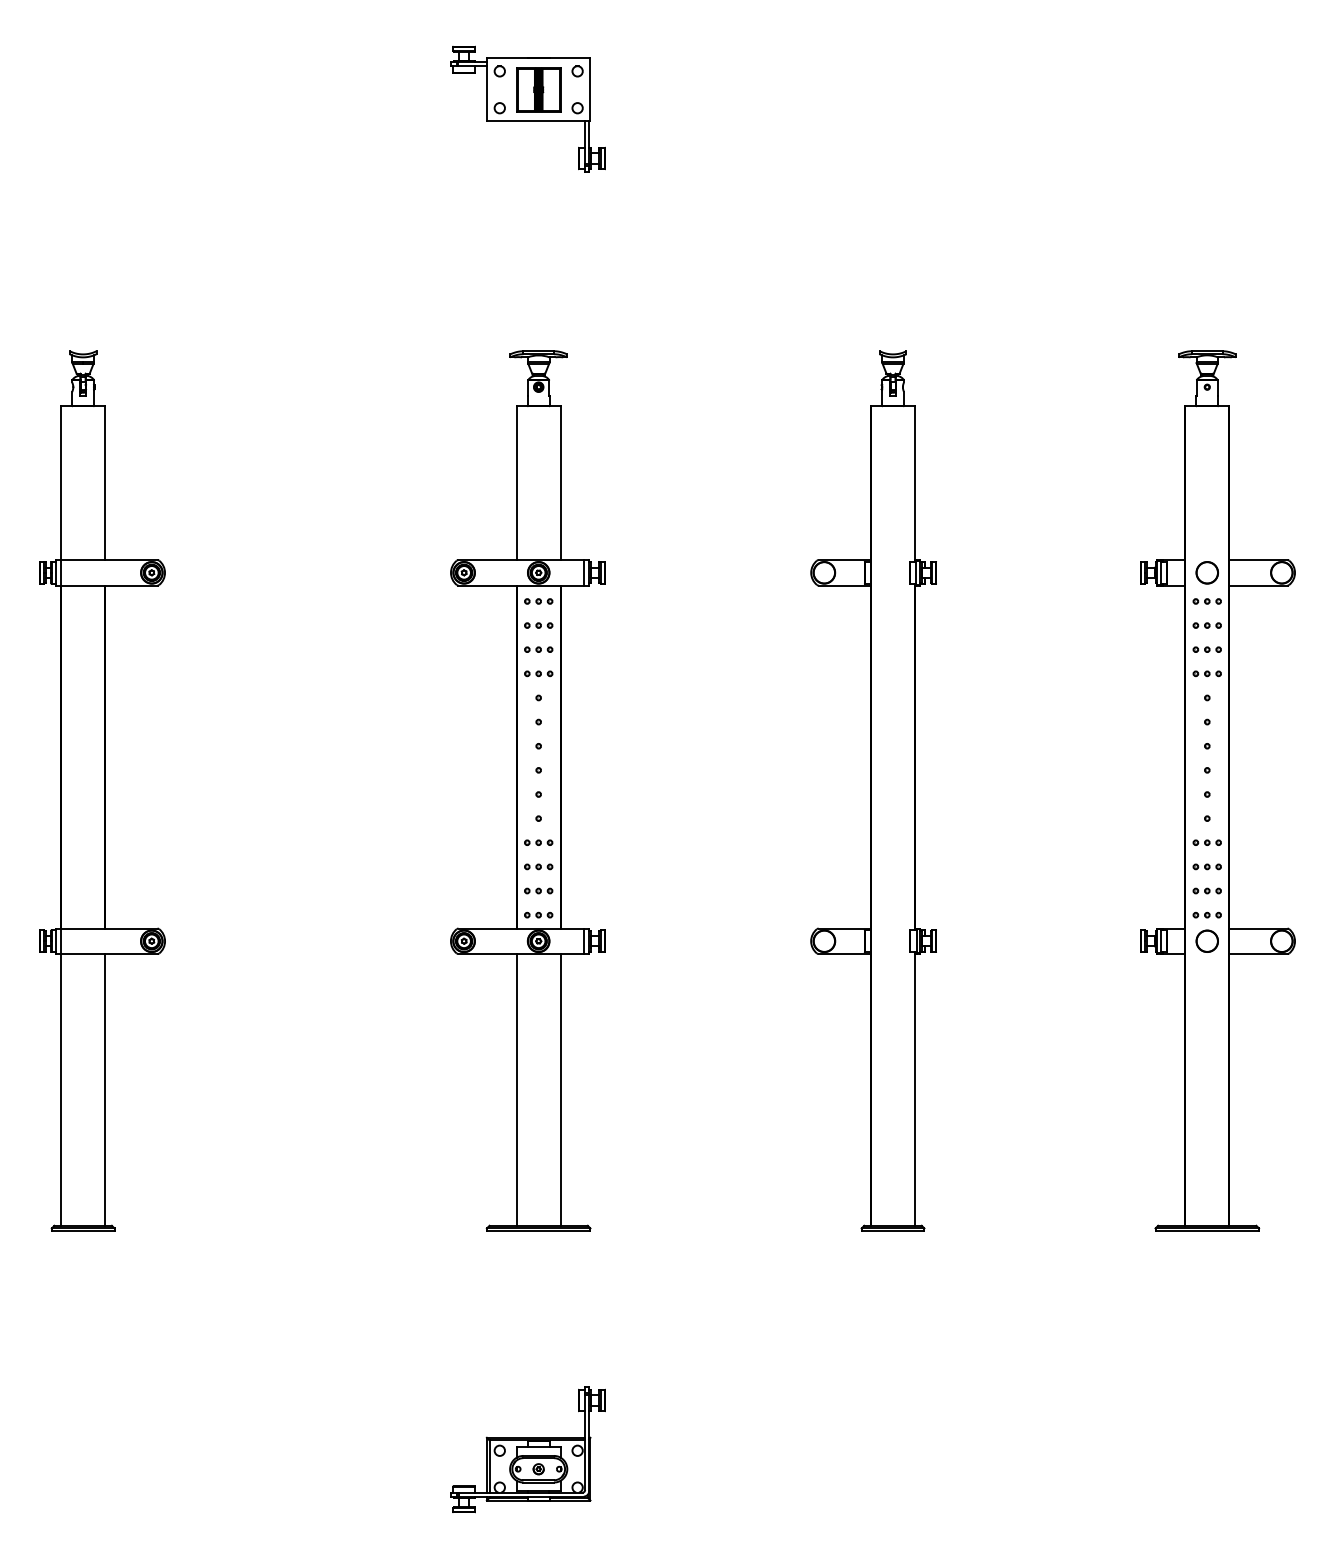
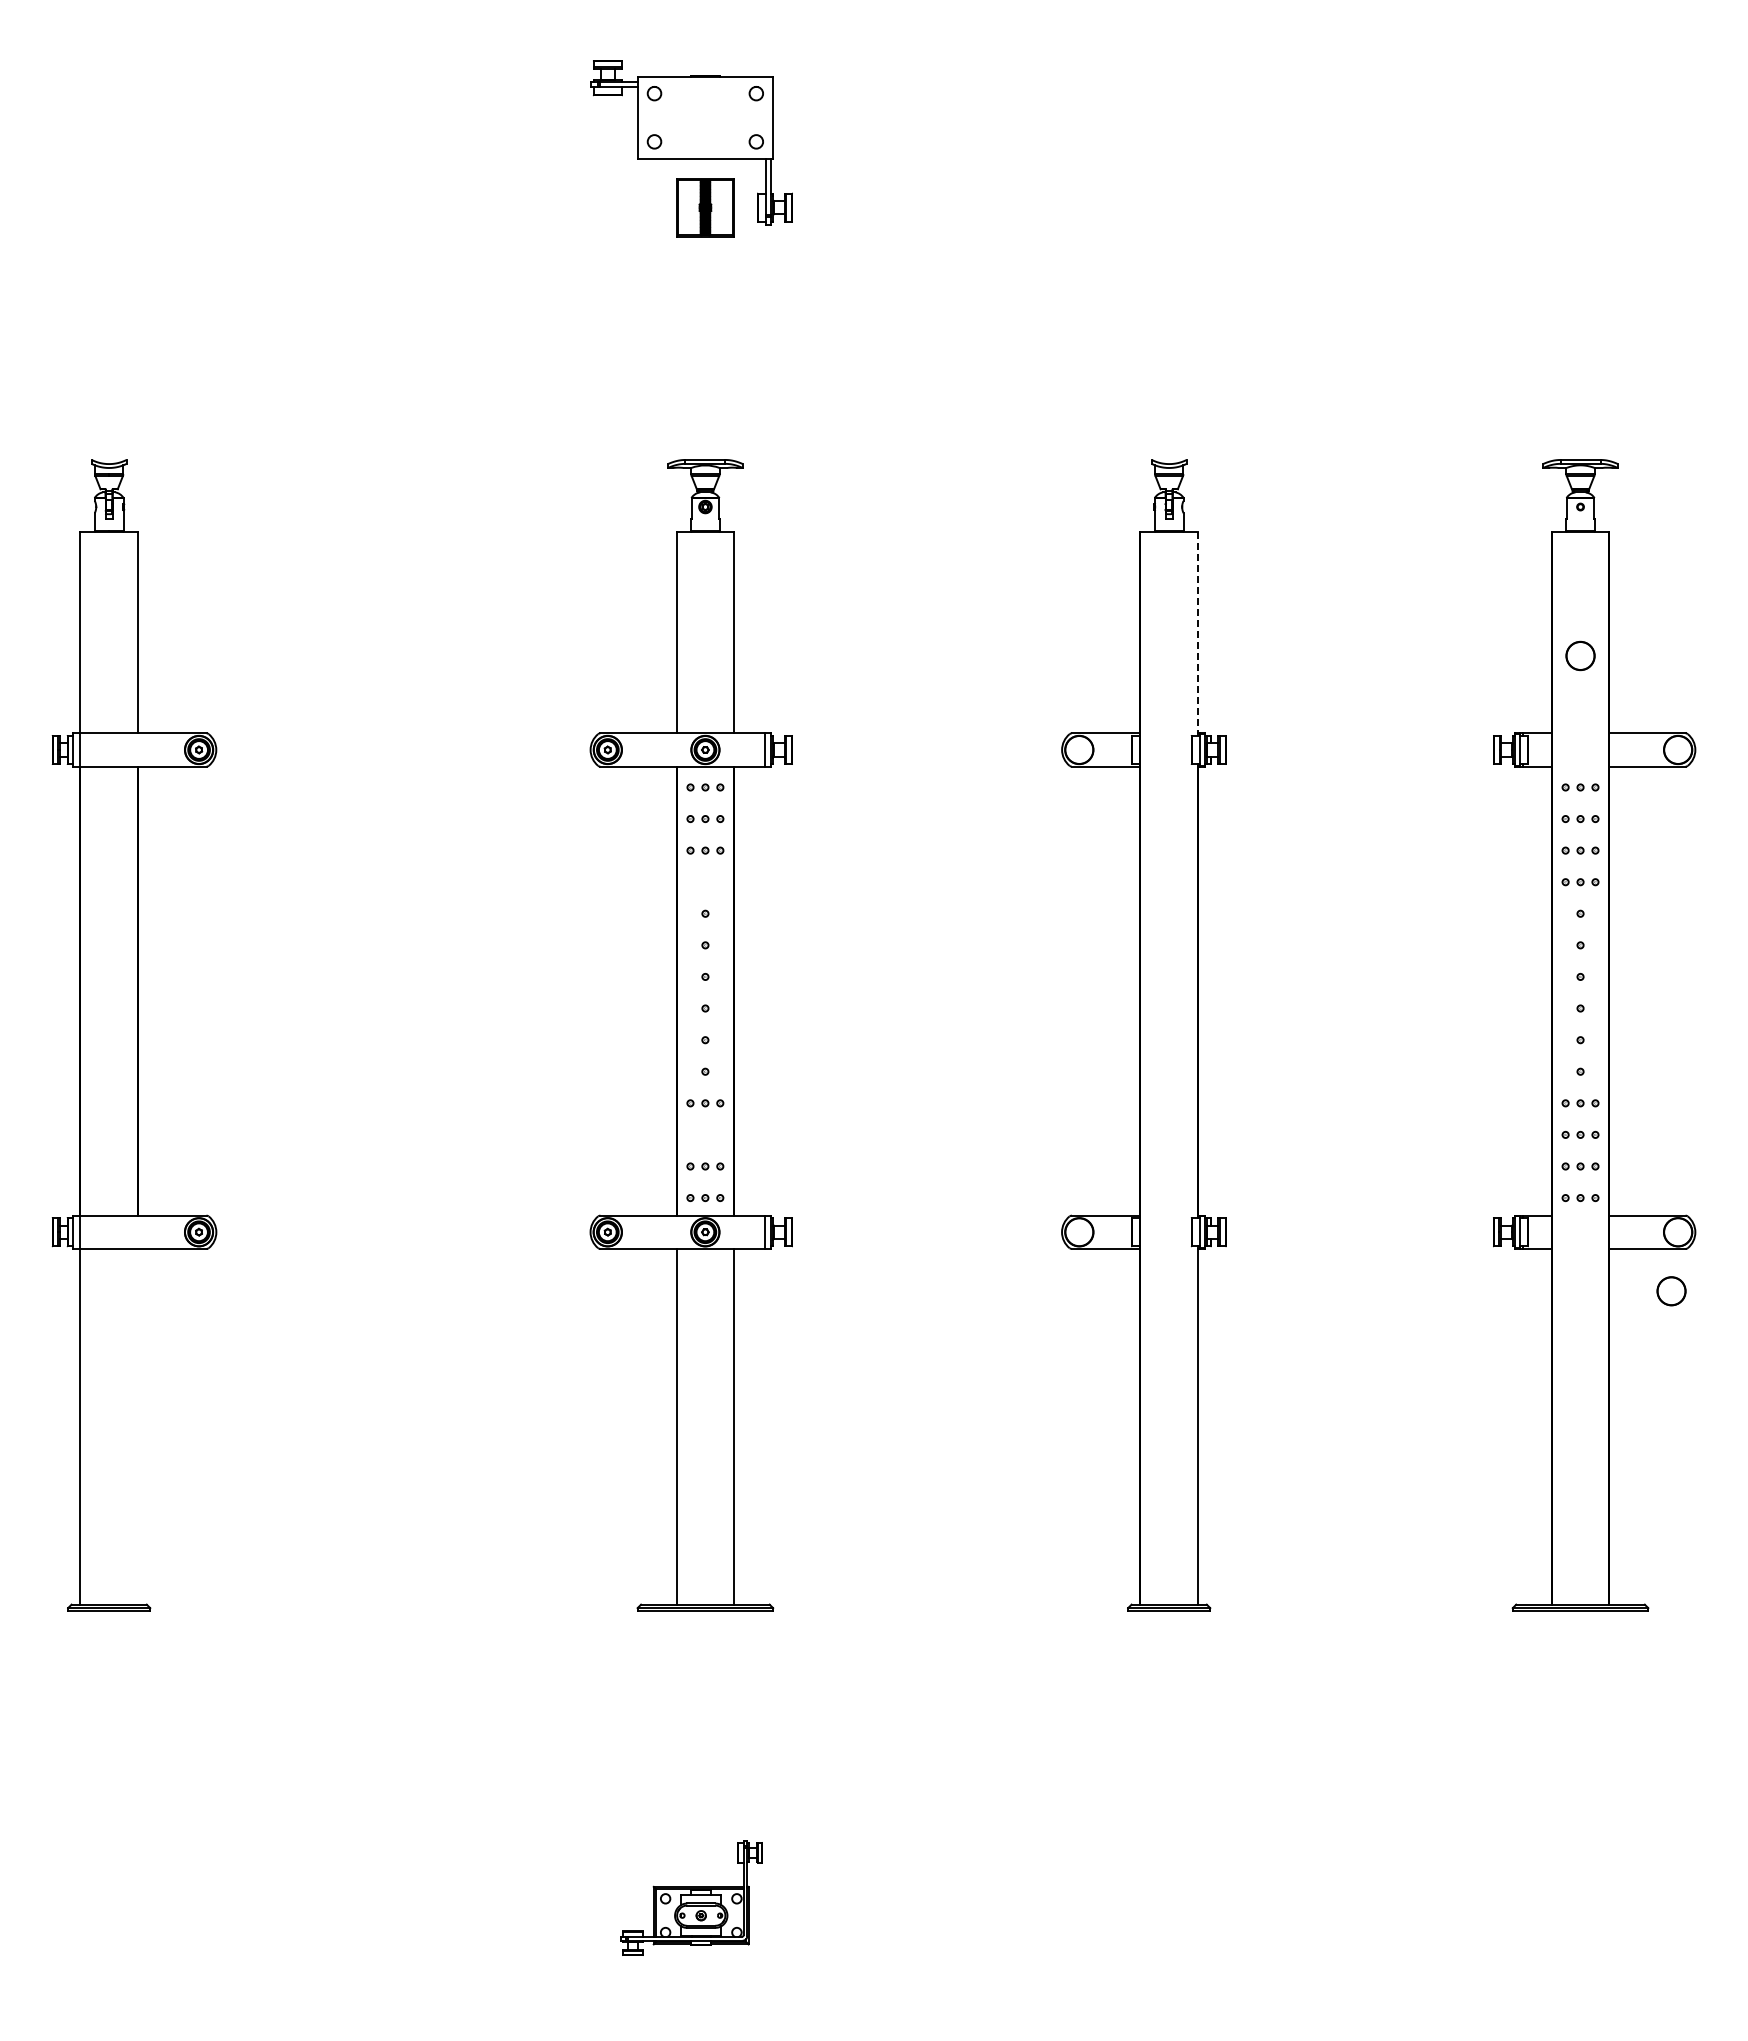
part: (538, 89) -> (705, 207), moved
line: (915, 484) -> (1198, 634), solid -> dashed
part: (1207, 572) -> (1580, 655), moved
part: (538, 674) -> (705, 882), removed
part: (538, 866) -> (705, 1134), removed
circle: (1207, 941) -> (1671, 1291), moved
line: (105, 1089) -> (138, 1426), removed
part: (528, 1449) -> (691, 1897), size x0.7

